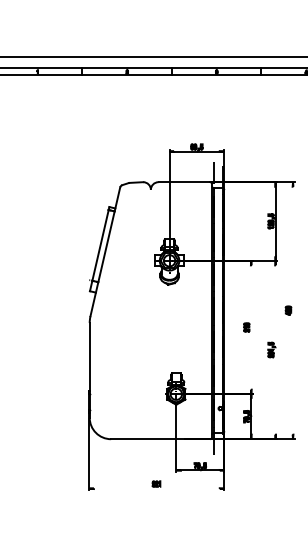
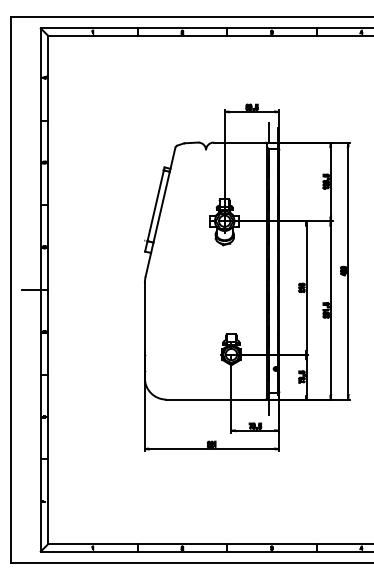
line: (293, 311) -> (348, 271), added
line: (251, 327) -> (306, 287), added
line: (275, 350) -> (330, 310), added
line: (156, 489) -> (211, 449), added

